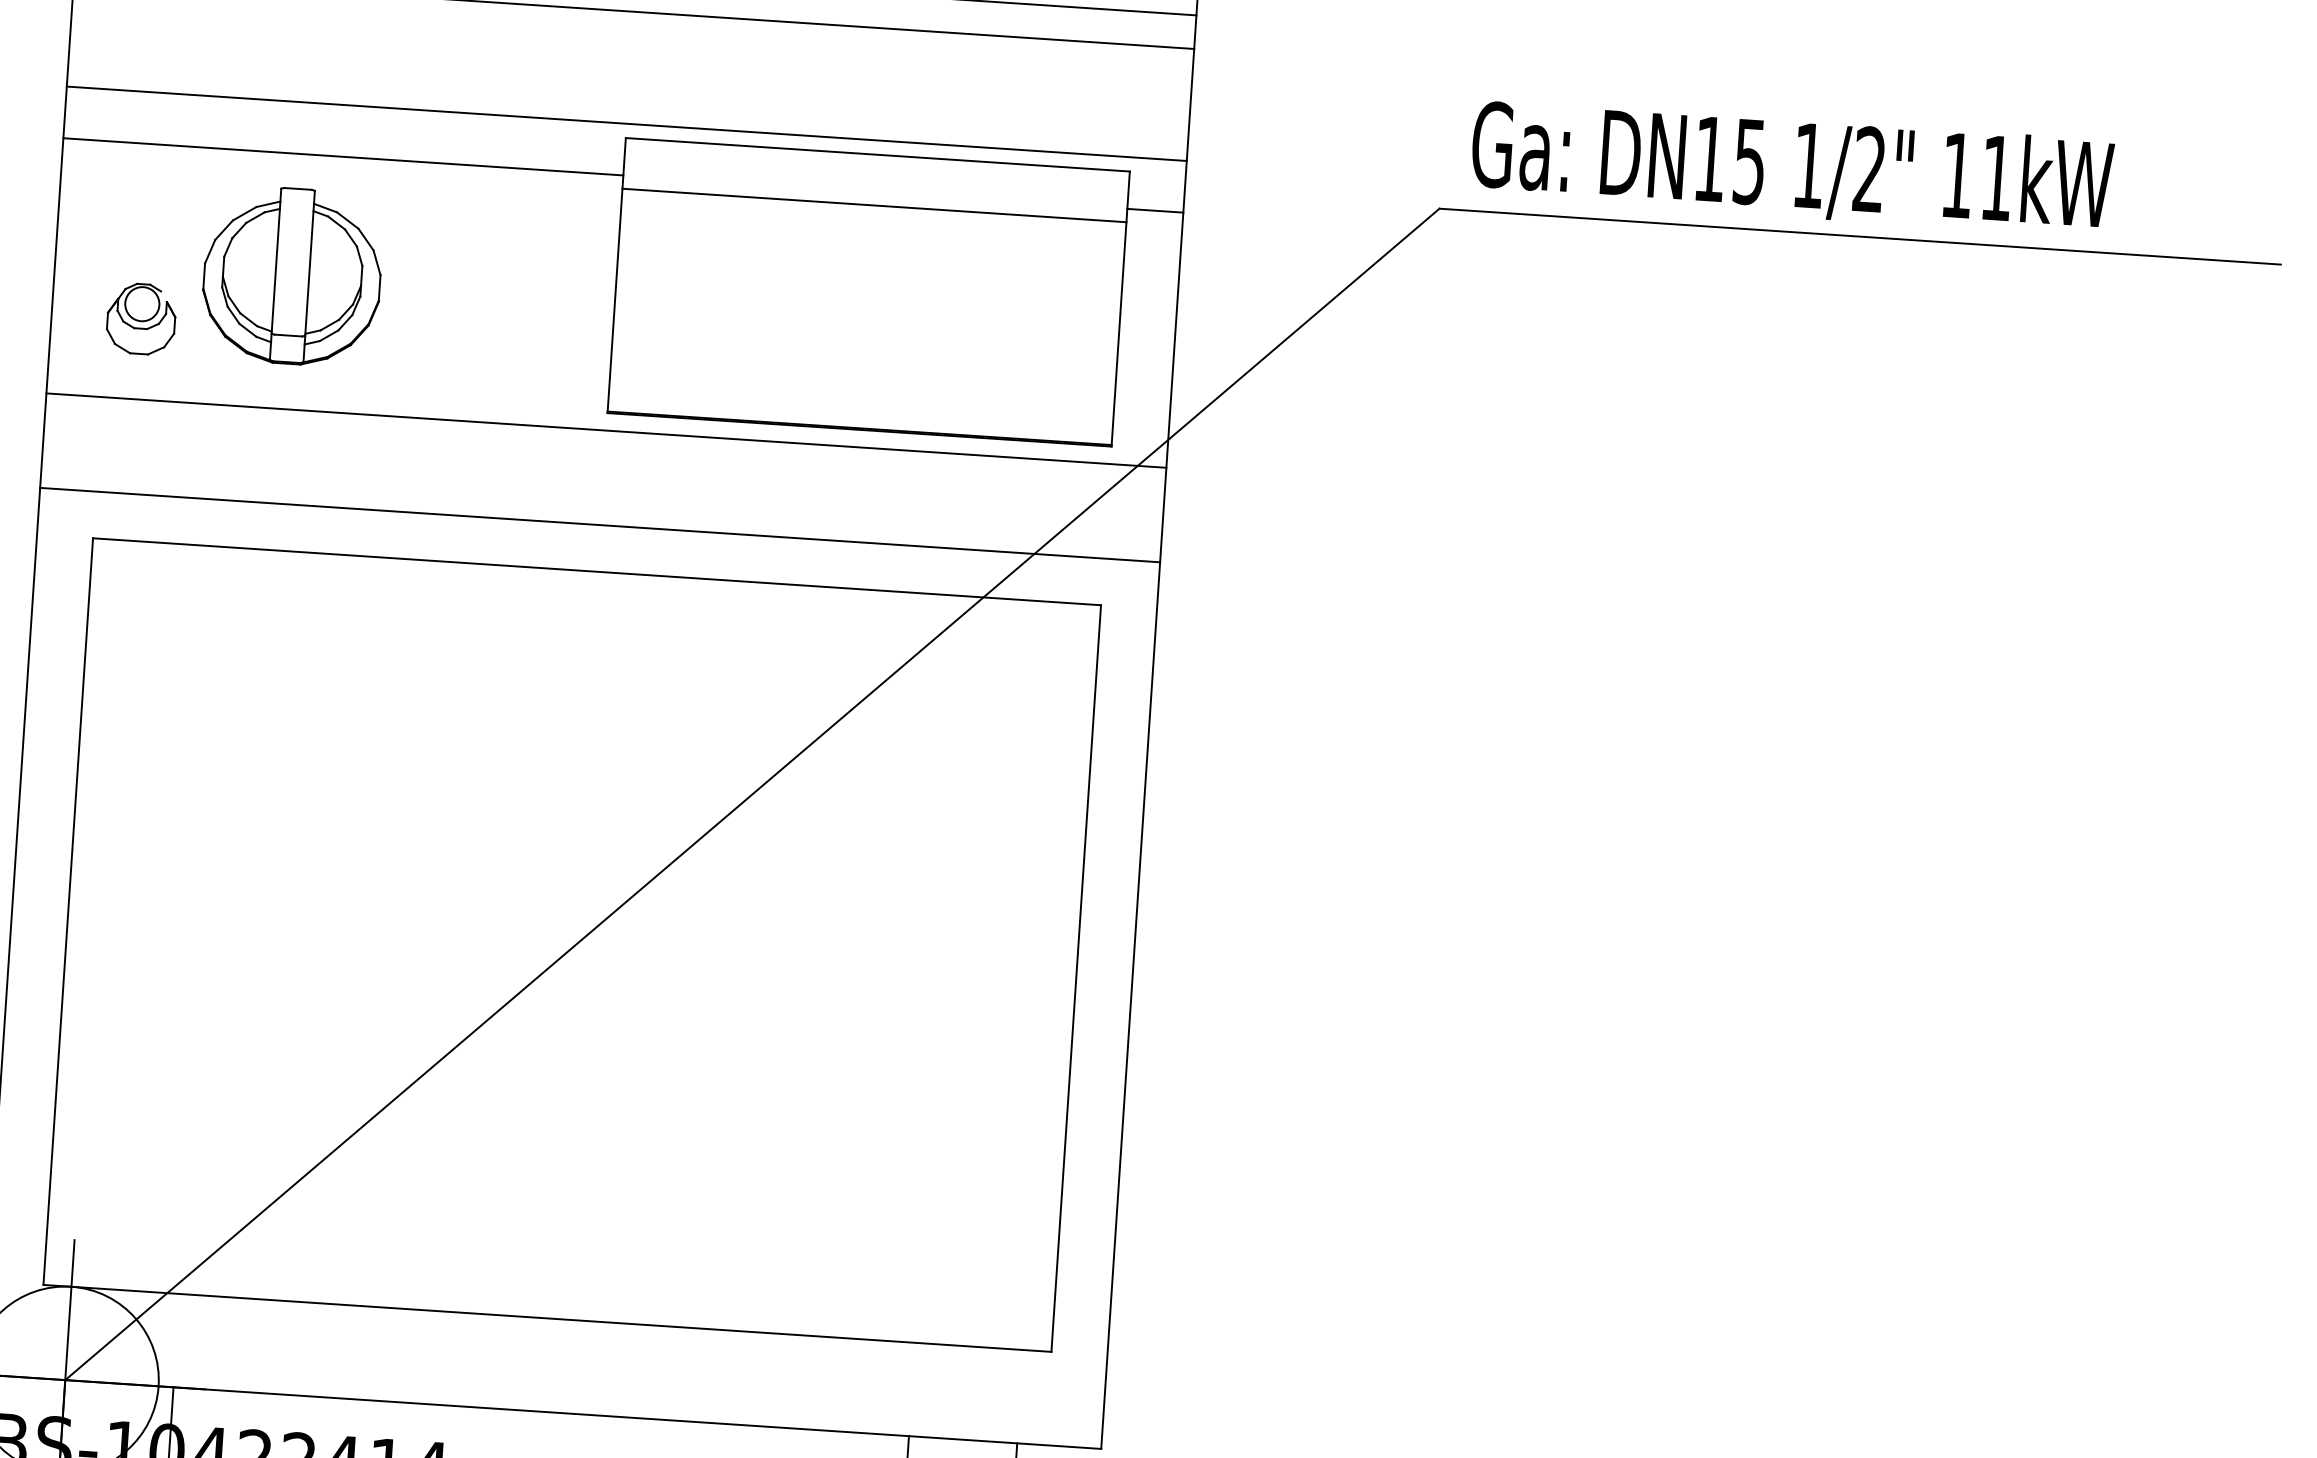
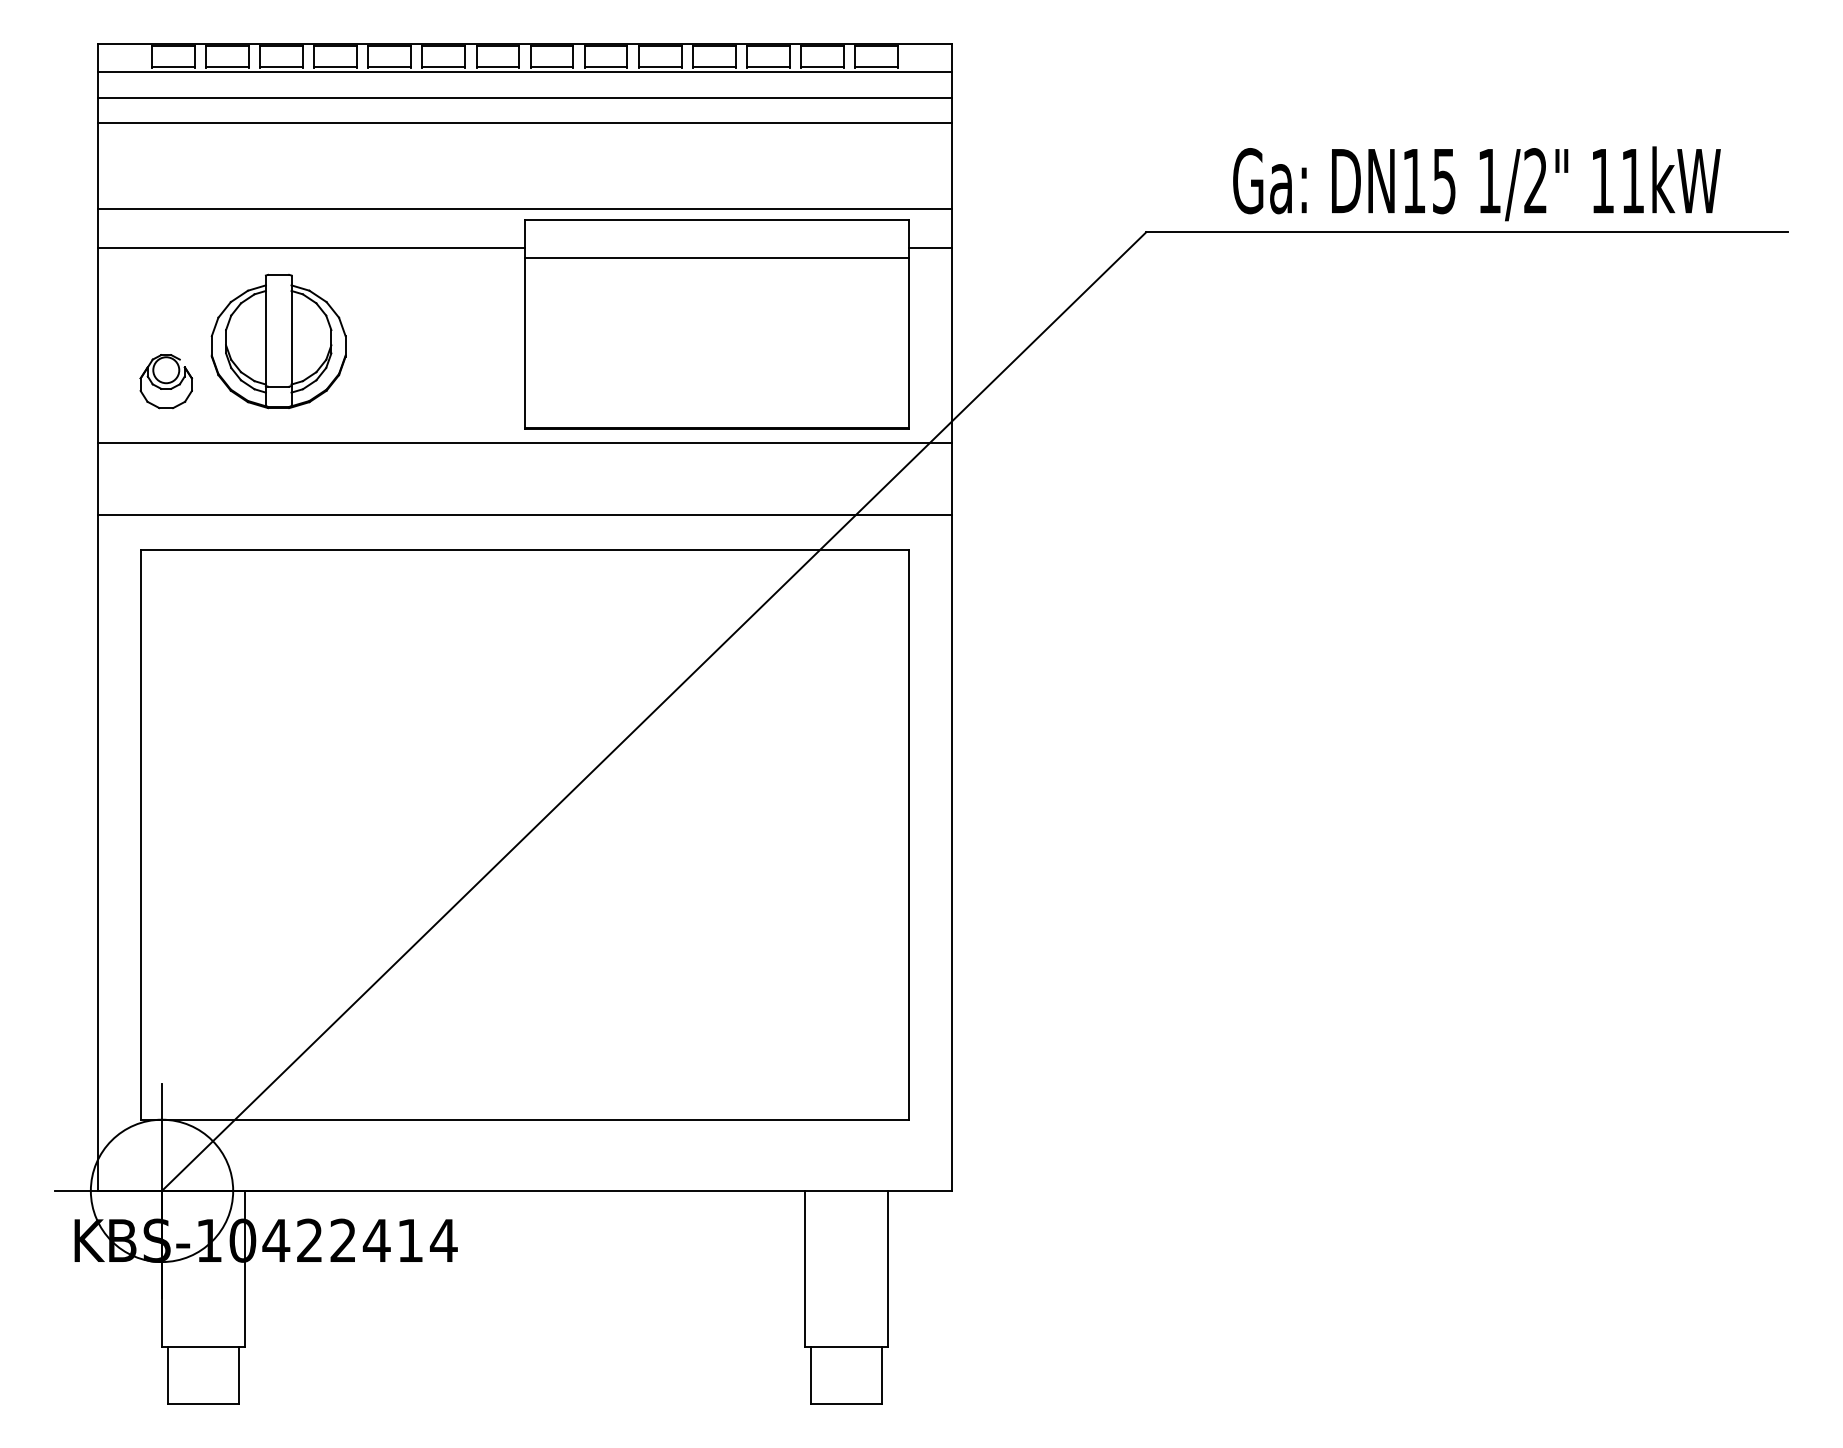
text: (1791, 167) -> (1476, 183), moved

